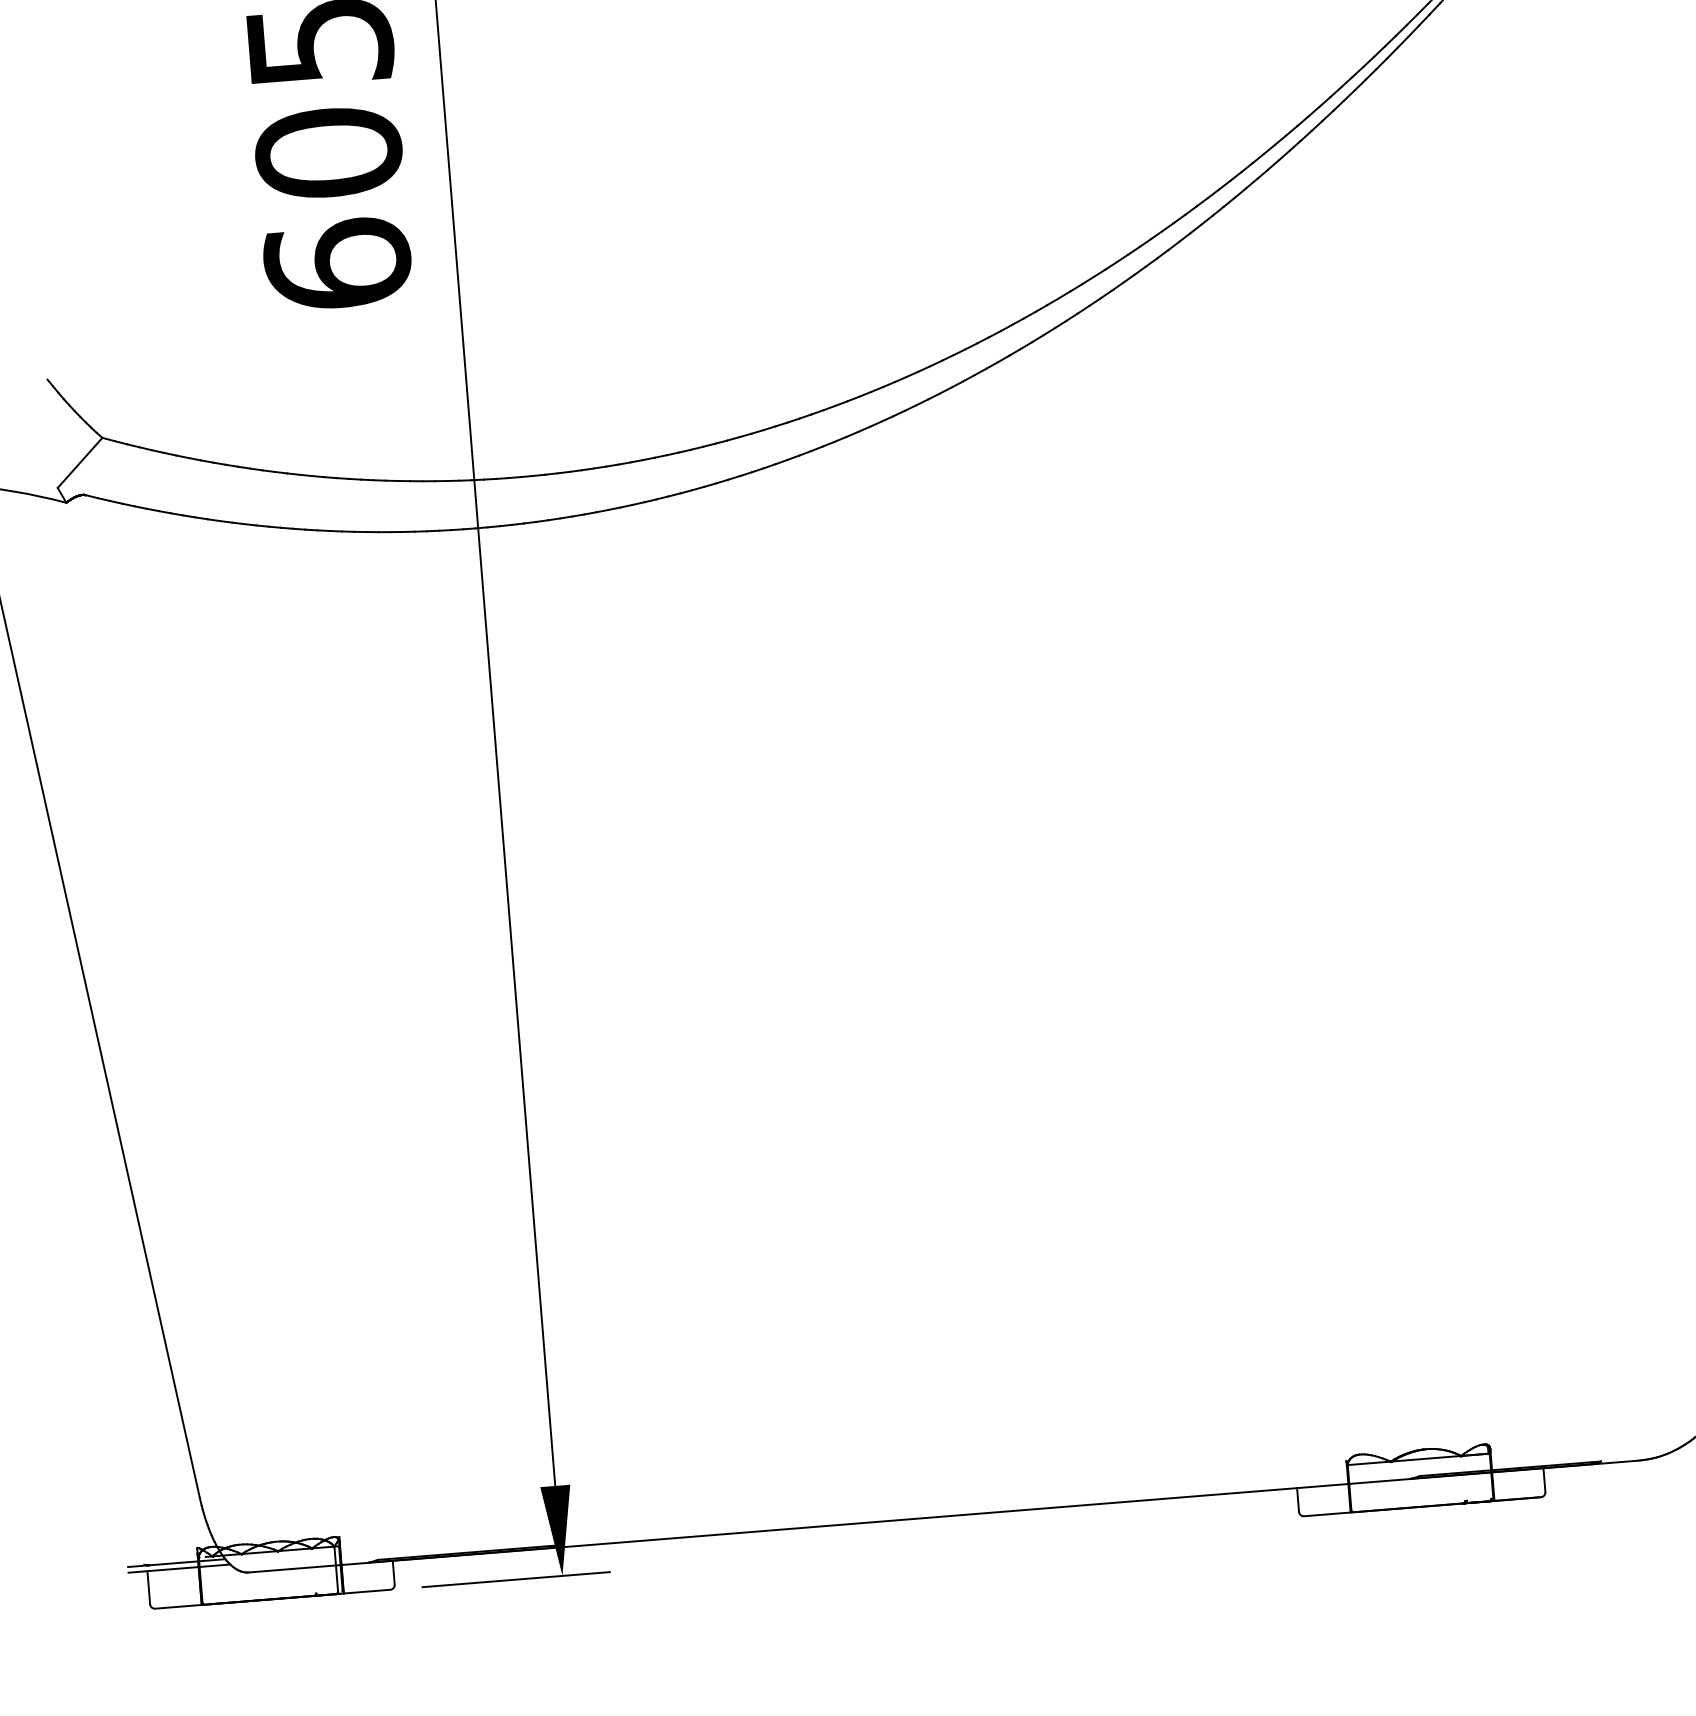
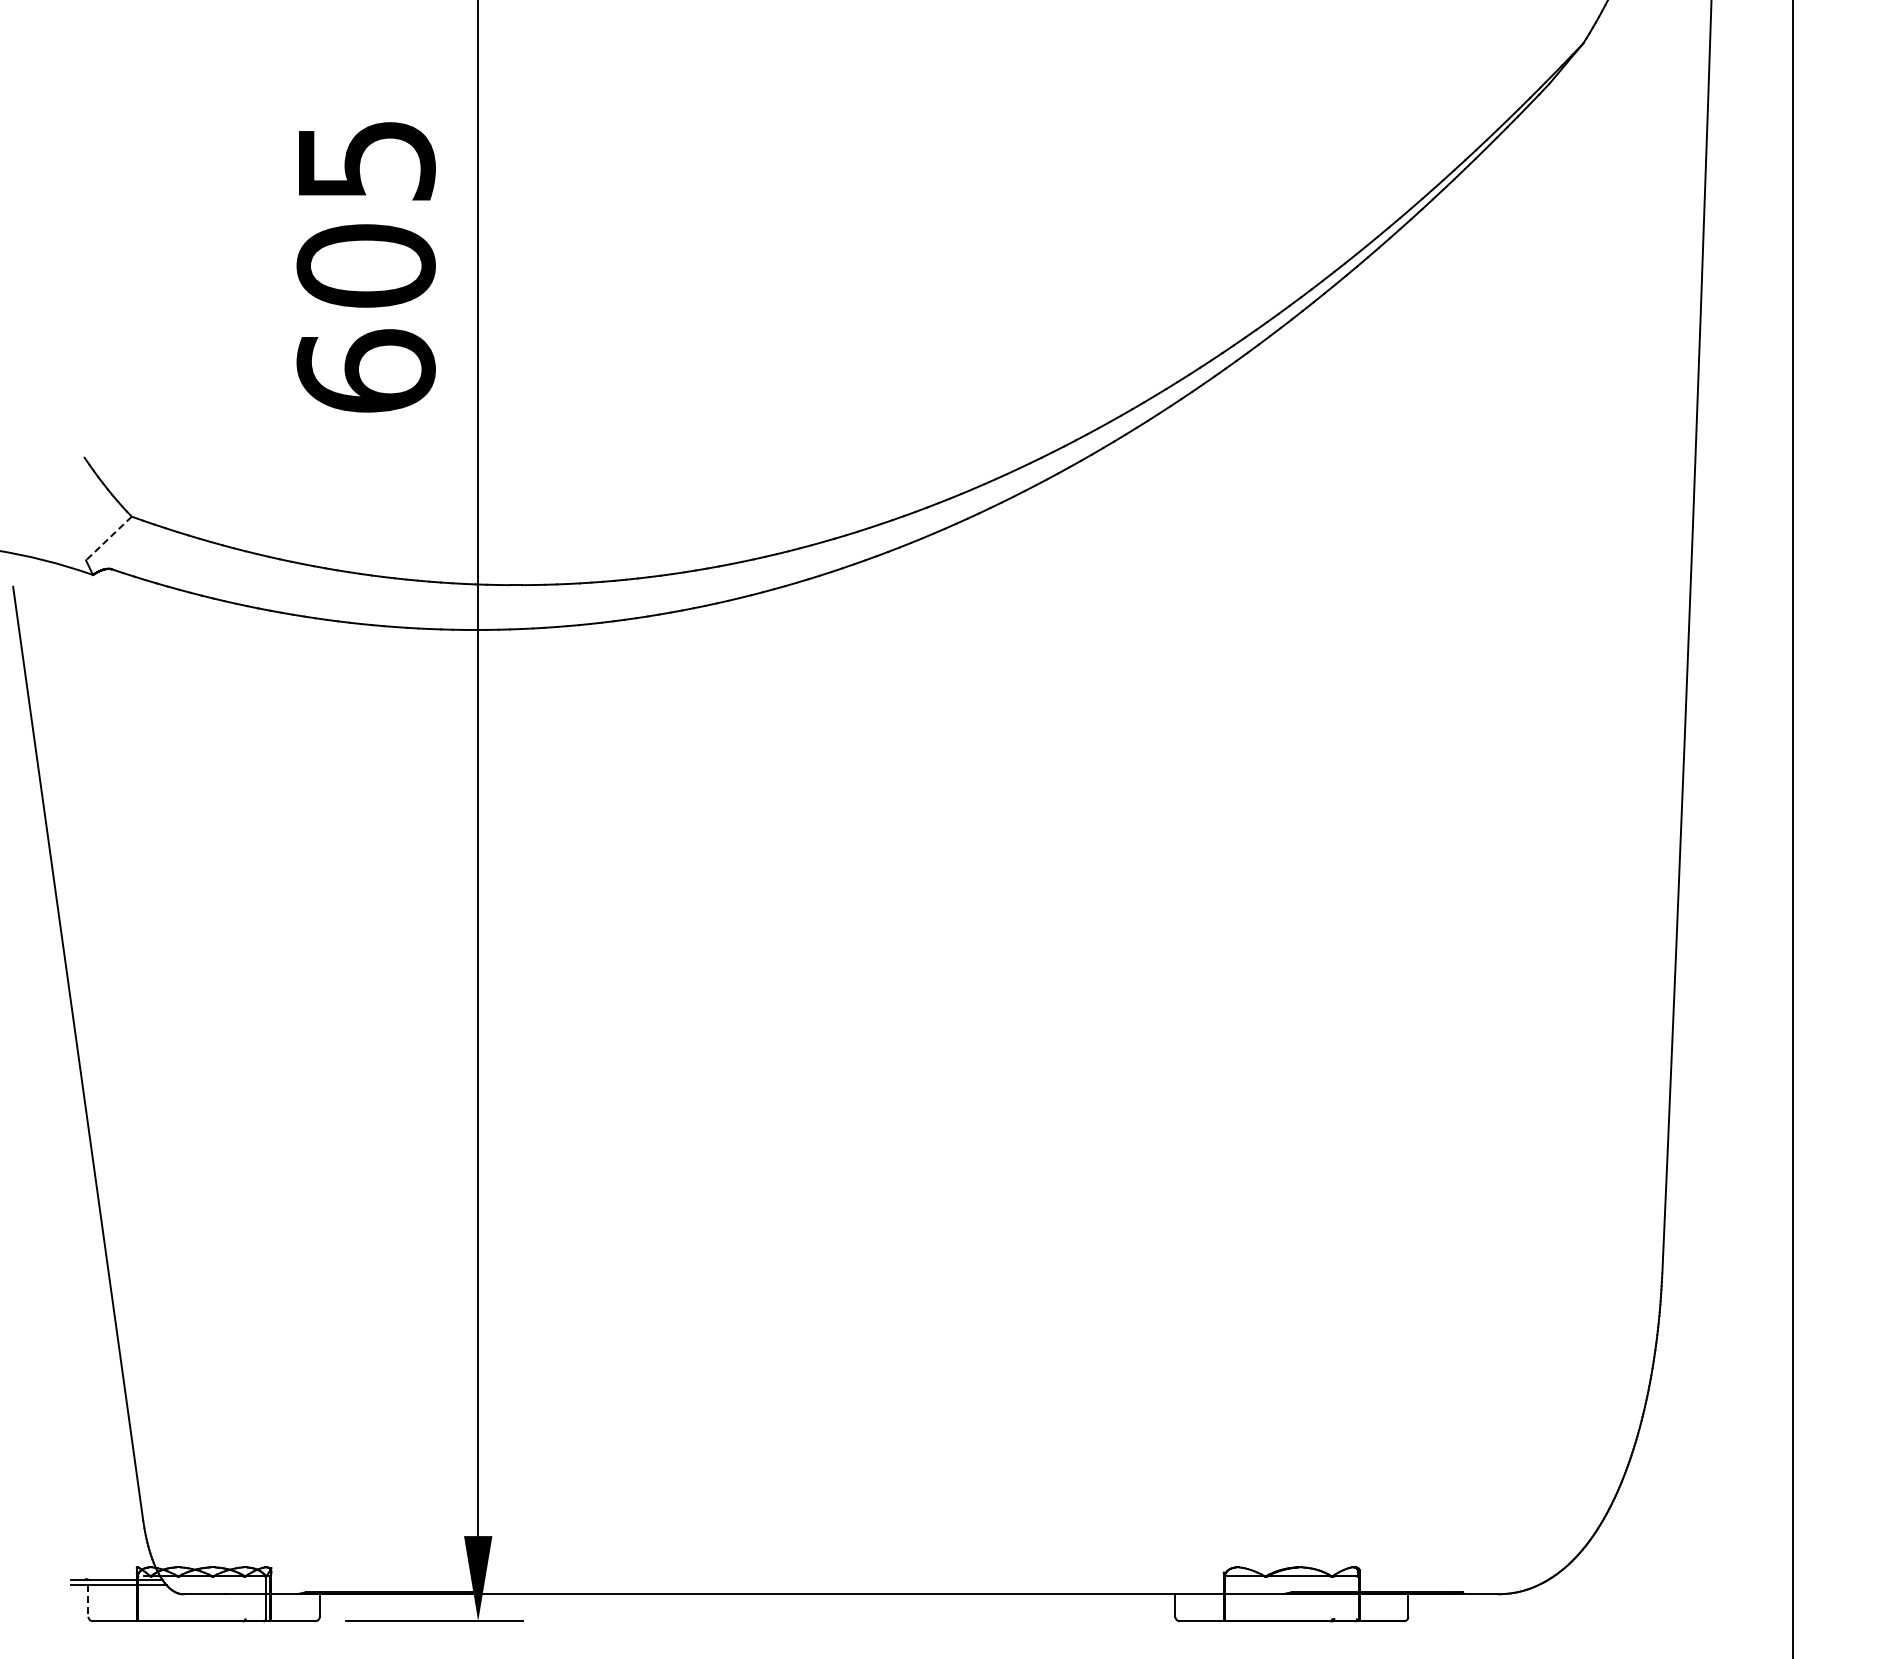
line: (79, 462) -> (108, 538), solid -> dashed
line: (148, 1588) -> (88, 1601), solid -> dashed

